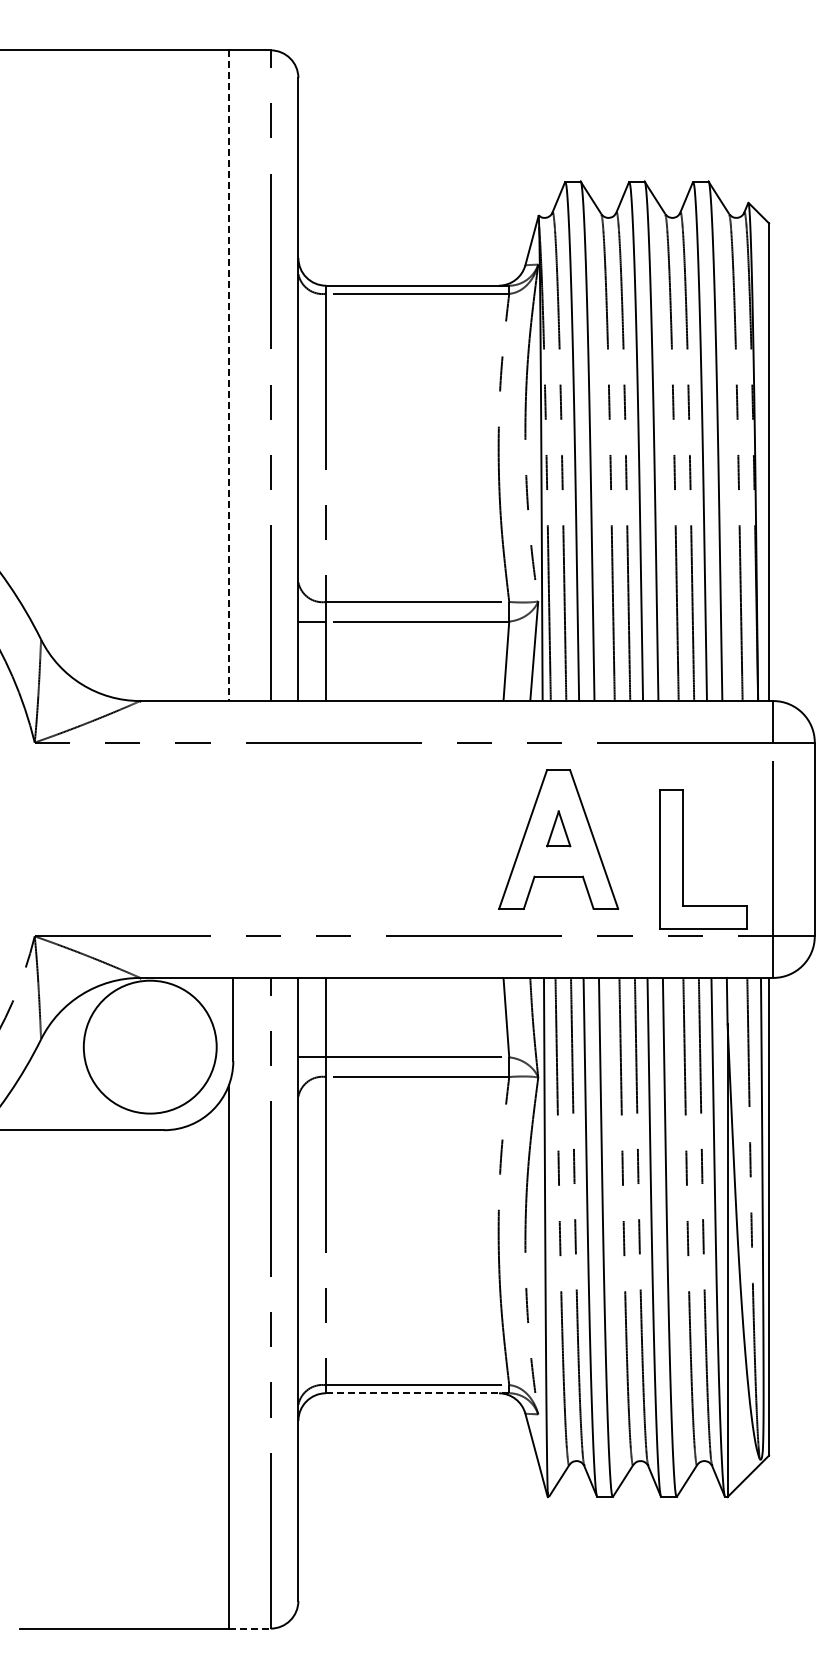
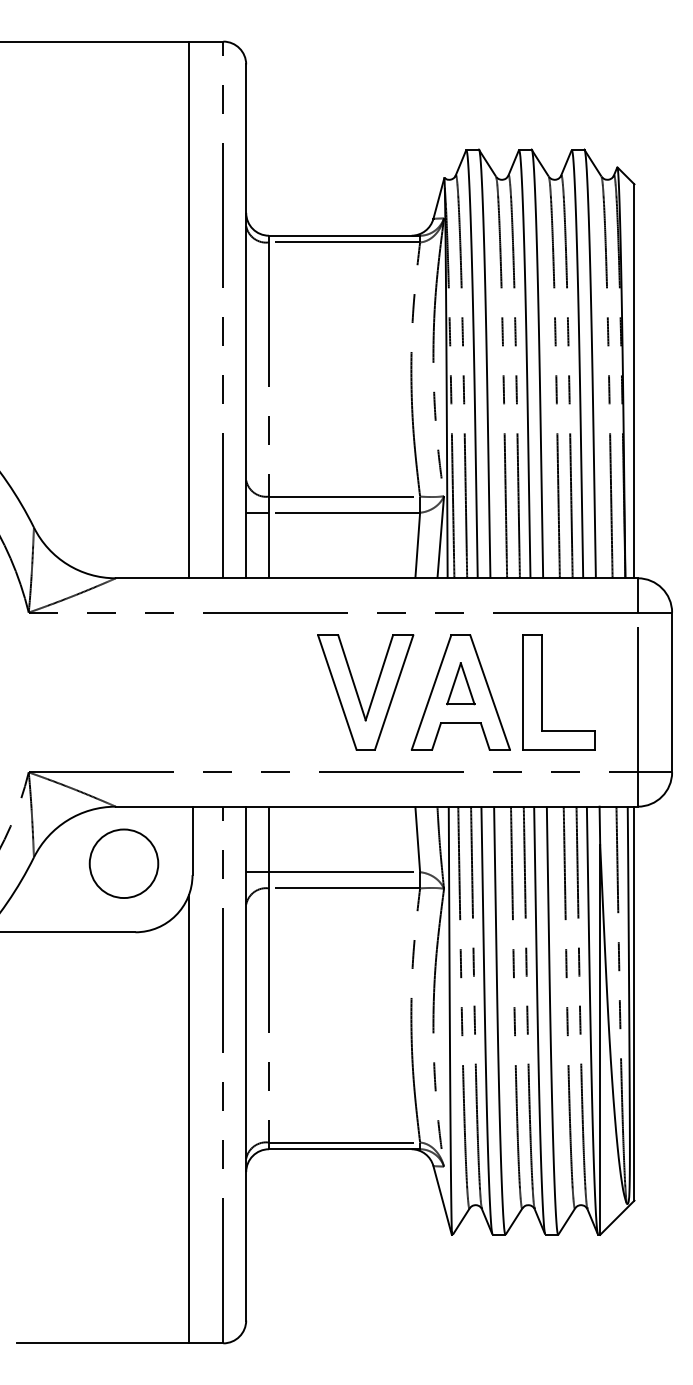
line: (229, 376) -> (189, 310), dashed -> solid
part: (558, 828) -> (460, 683), size x1.43
part: (434, 842) -> (358, 694), added
part: (683, 859) -> (542, 692), moved
circle: (149, 1046) -> (123, 863), size x0.62
line: (417, 1393) -> (344, 1149), dashed -> solid
line: (249, 1628) -> (205, 1343), dashed -> solid

